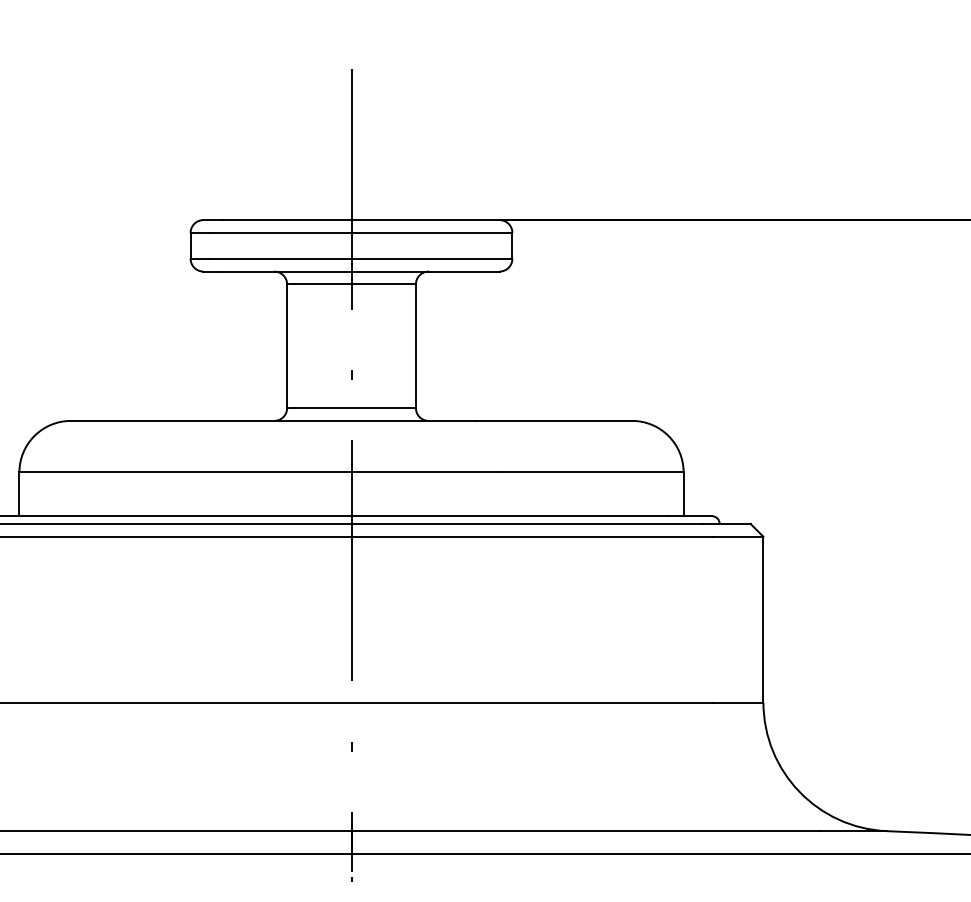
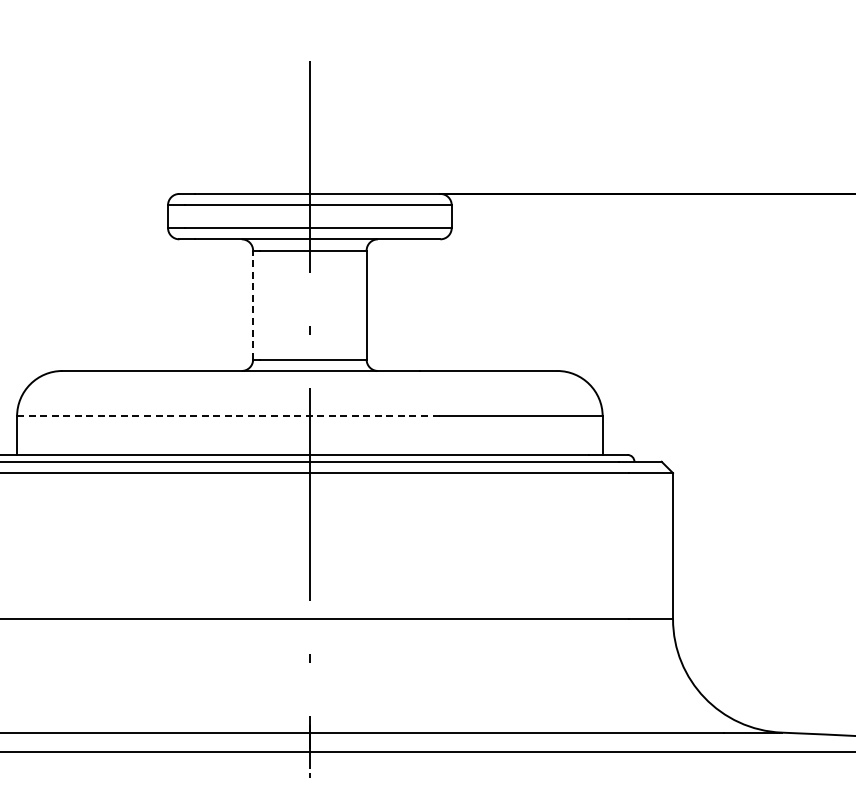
line: (287, 345) -> (253, 304), solid -> dashed
line: (259, 472) -> (228, 416), solid -> dashed

